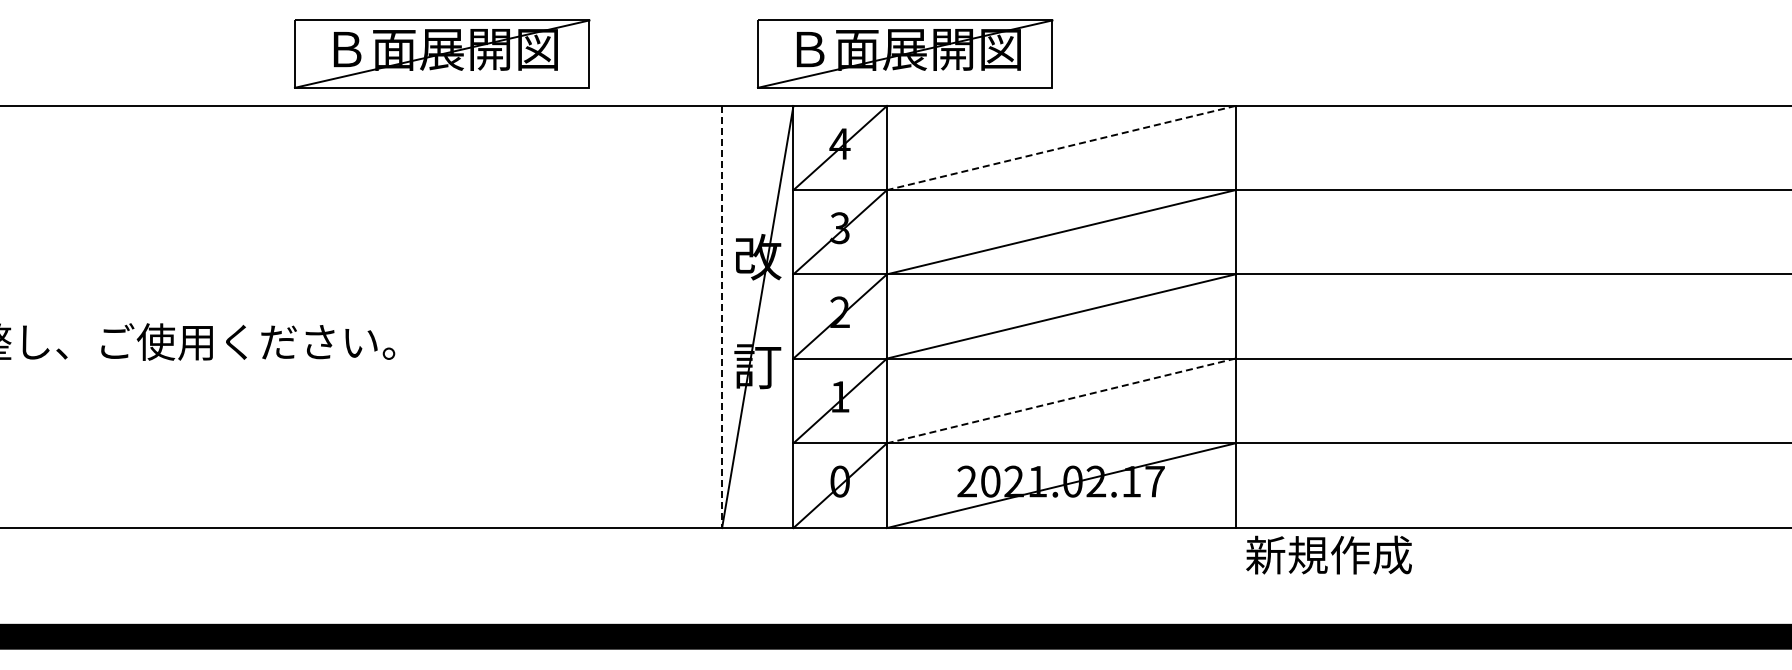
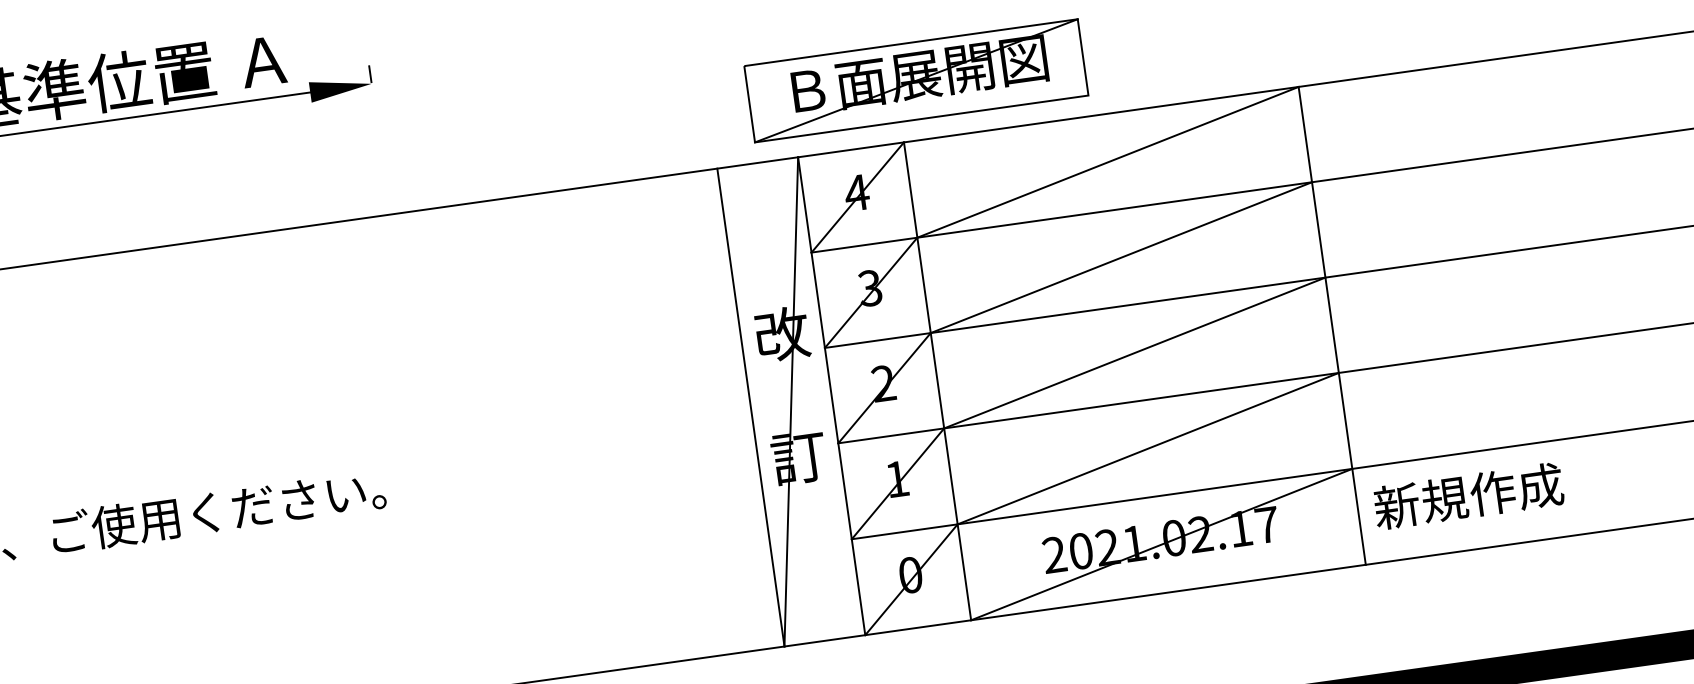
part: (442, 53) -> (392, 153), removed
line: (1060, 148) -> (1107, 162), dashed -> solid
line: (722, 317) -> (751, 408), dashed -> solid
line: (1060, 401) -> (1147, 449), dashed -> solid
text: (1328, 554) -> (1467, 495), moved

